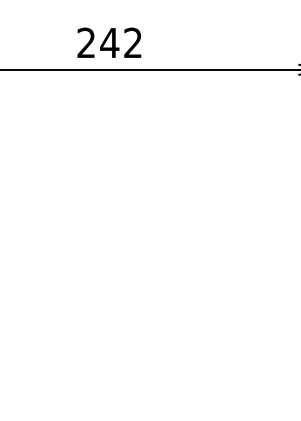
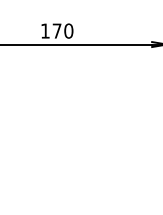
text: (110, 41) -> (57, 30), 242 -> 170

